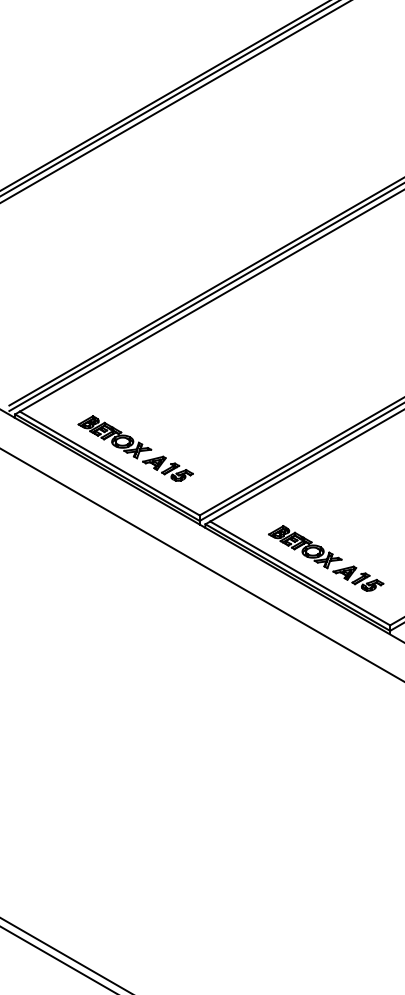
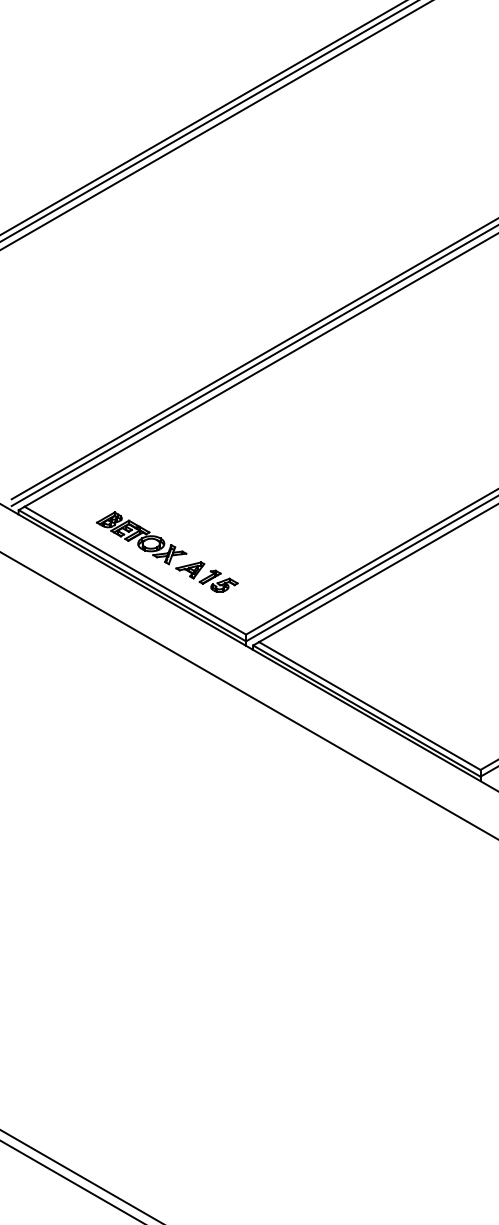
part: (326, 558) -> (402, 687), removed

